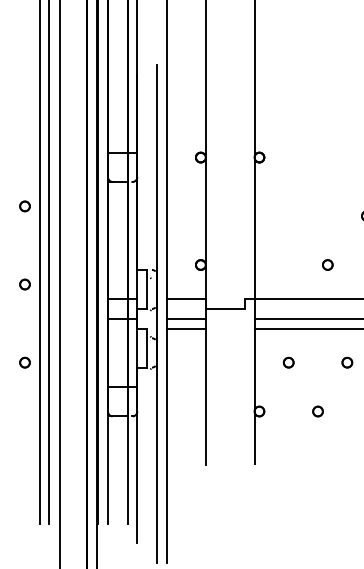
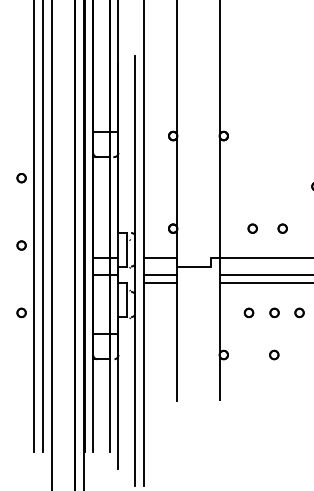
part: (292, 264) -> (252, 228), added
part: (318, 362) -> (274, 312), added

